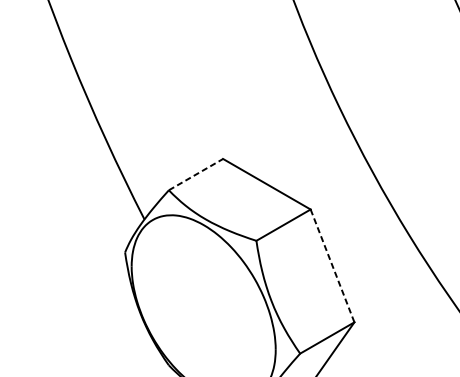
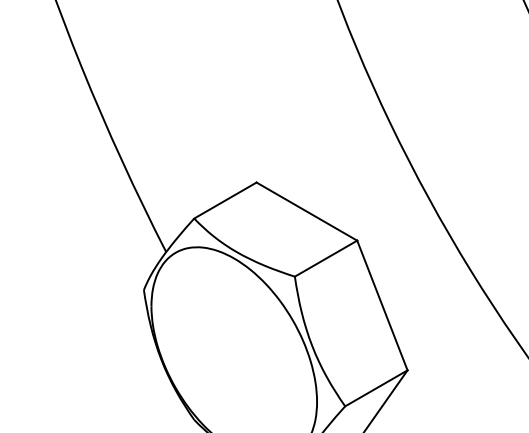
line: (196, 174) -> (225, 200), dashed -> solid
line: (332, 265) -> (382, 305), dashed -> solid

